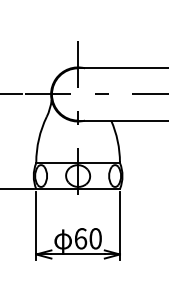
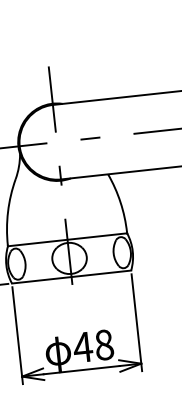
text: (87, 238) -> (92, 345), 60 -> 48

